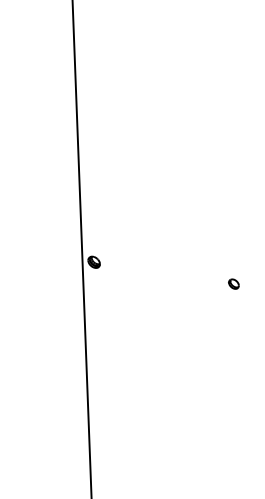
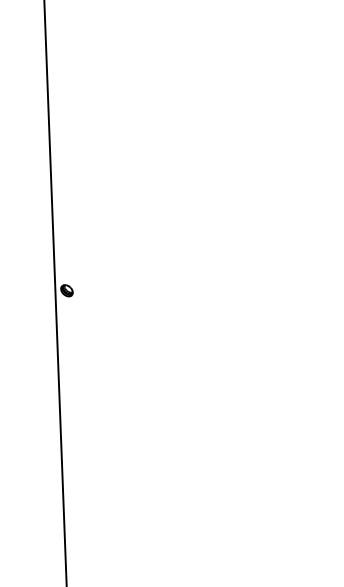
part: (233, 284) -> (206, 312), removed

